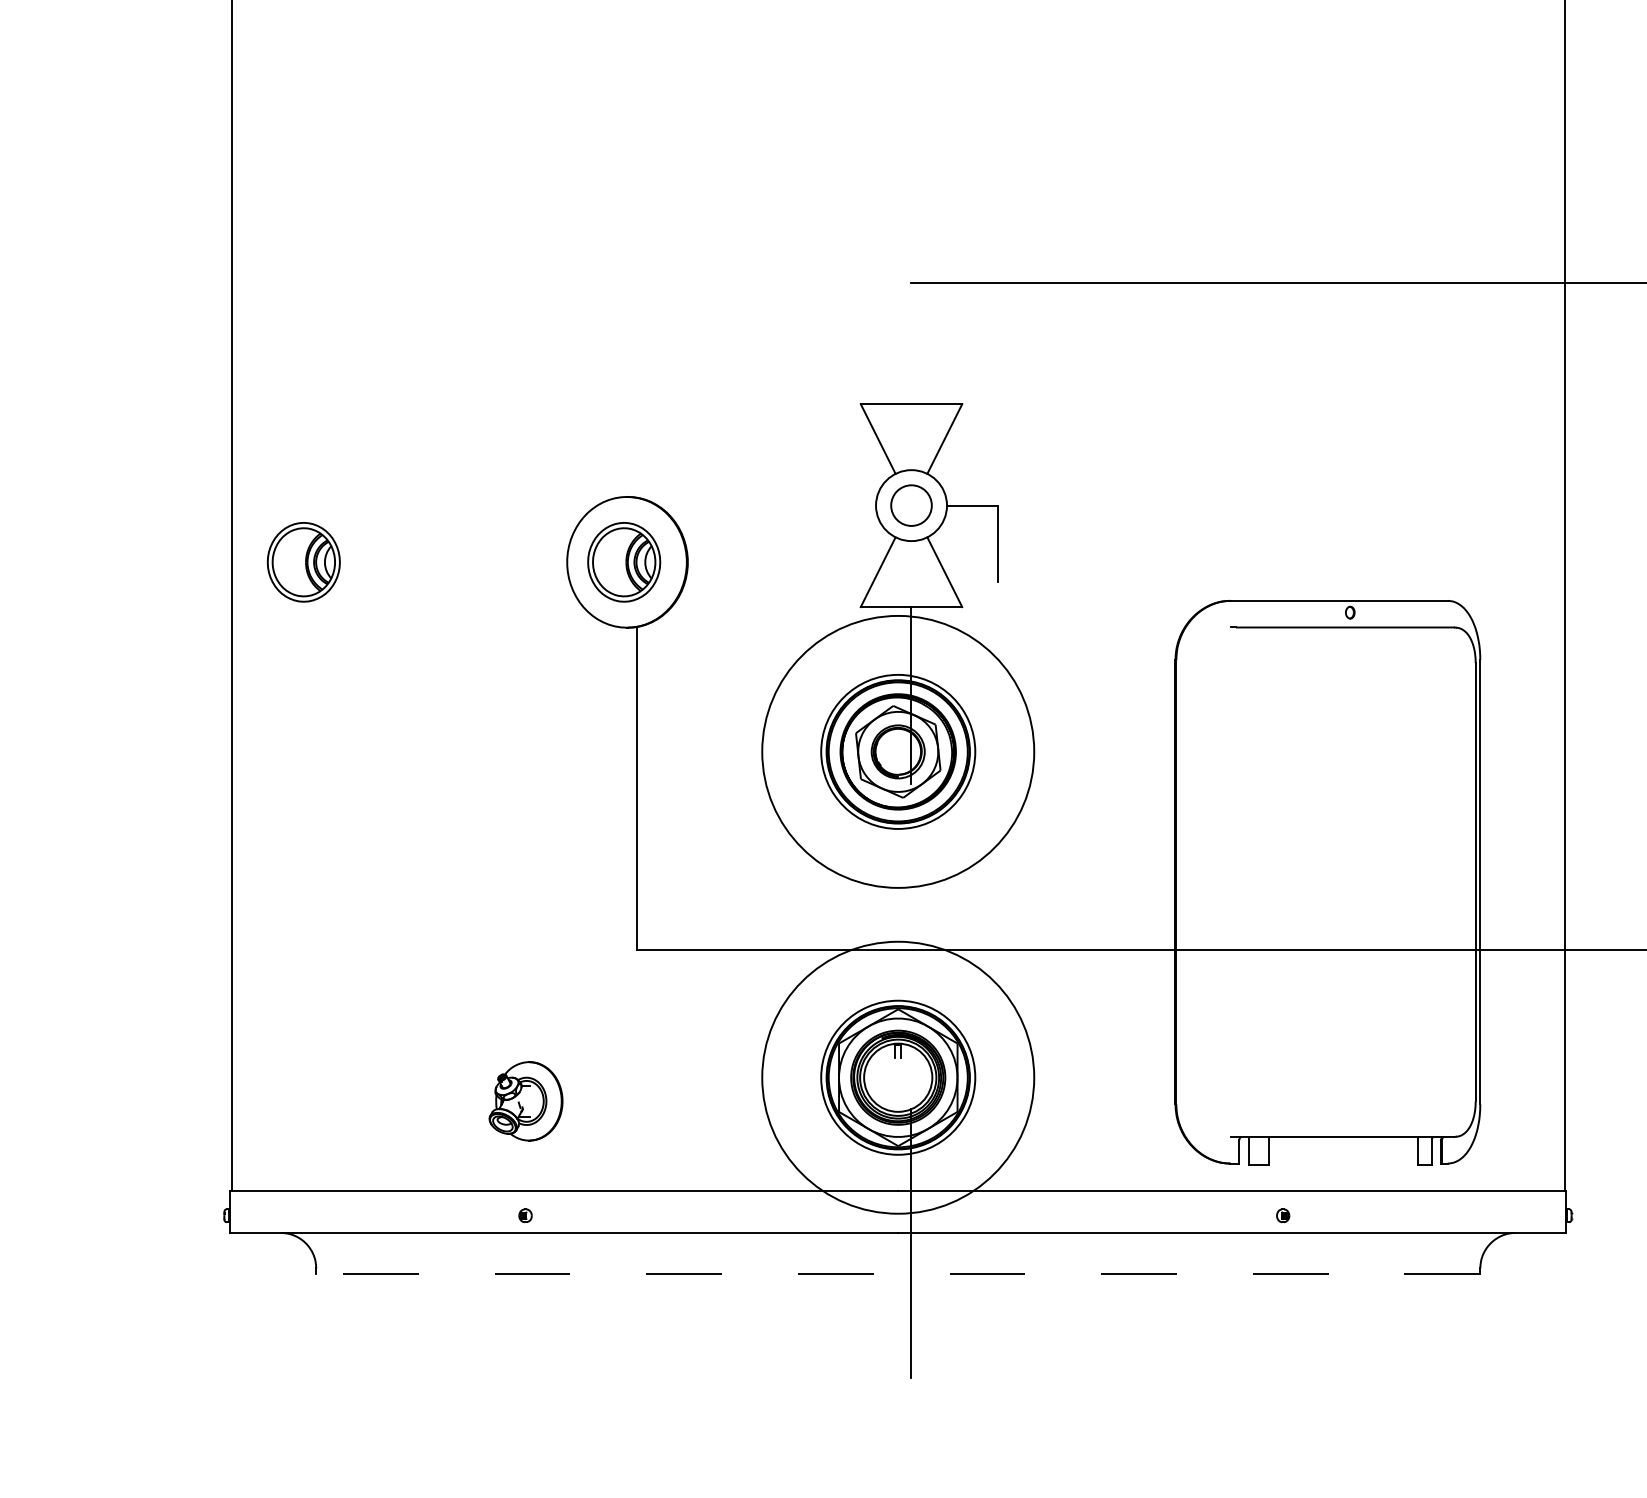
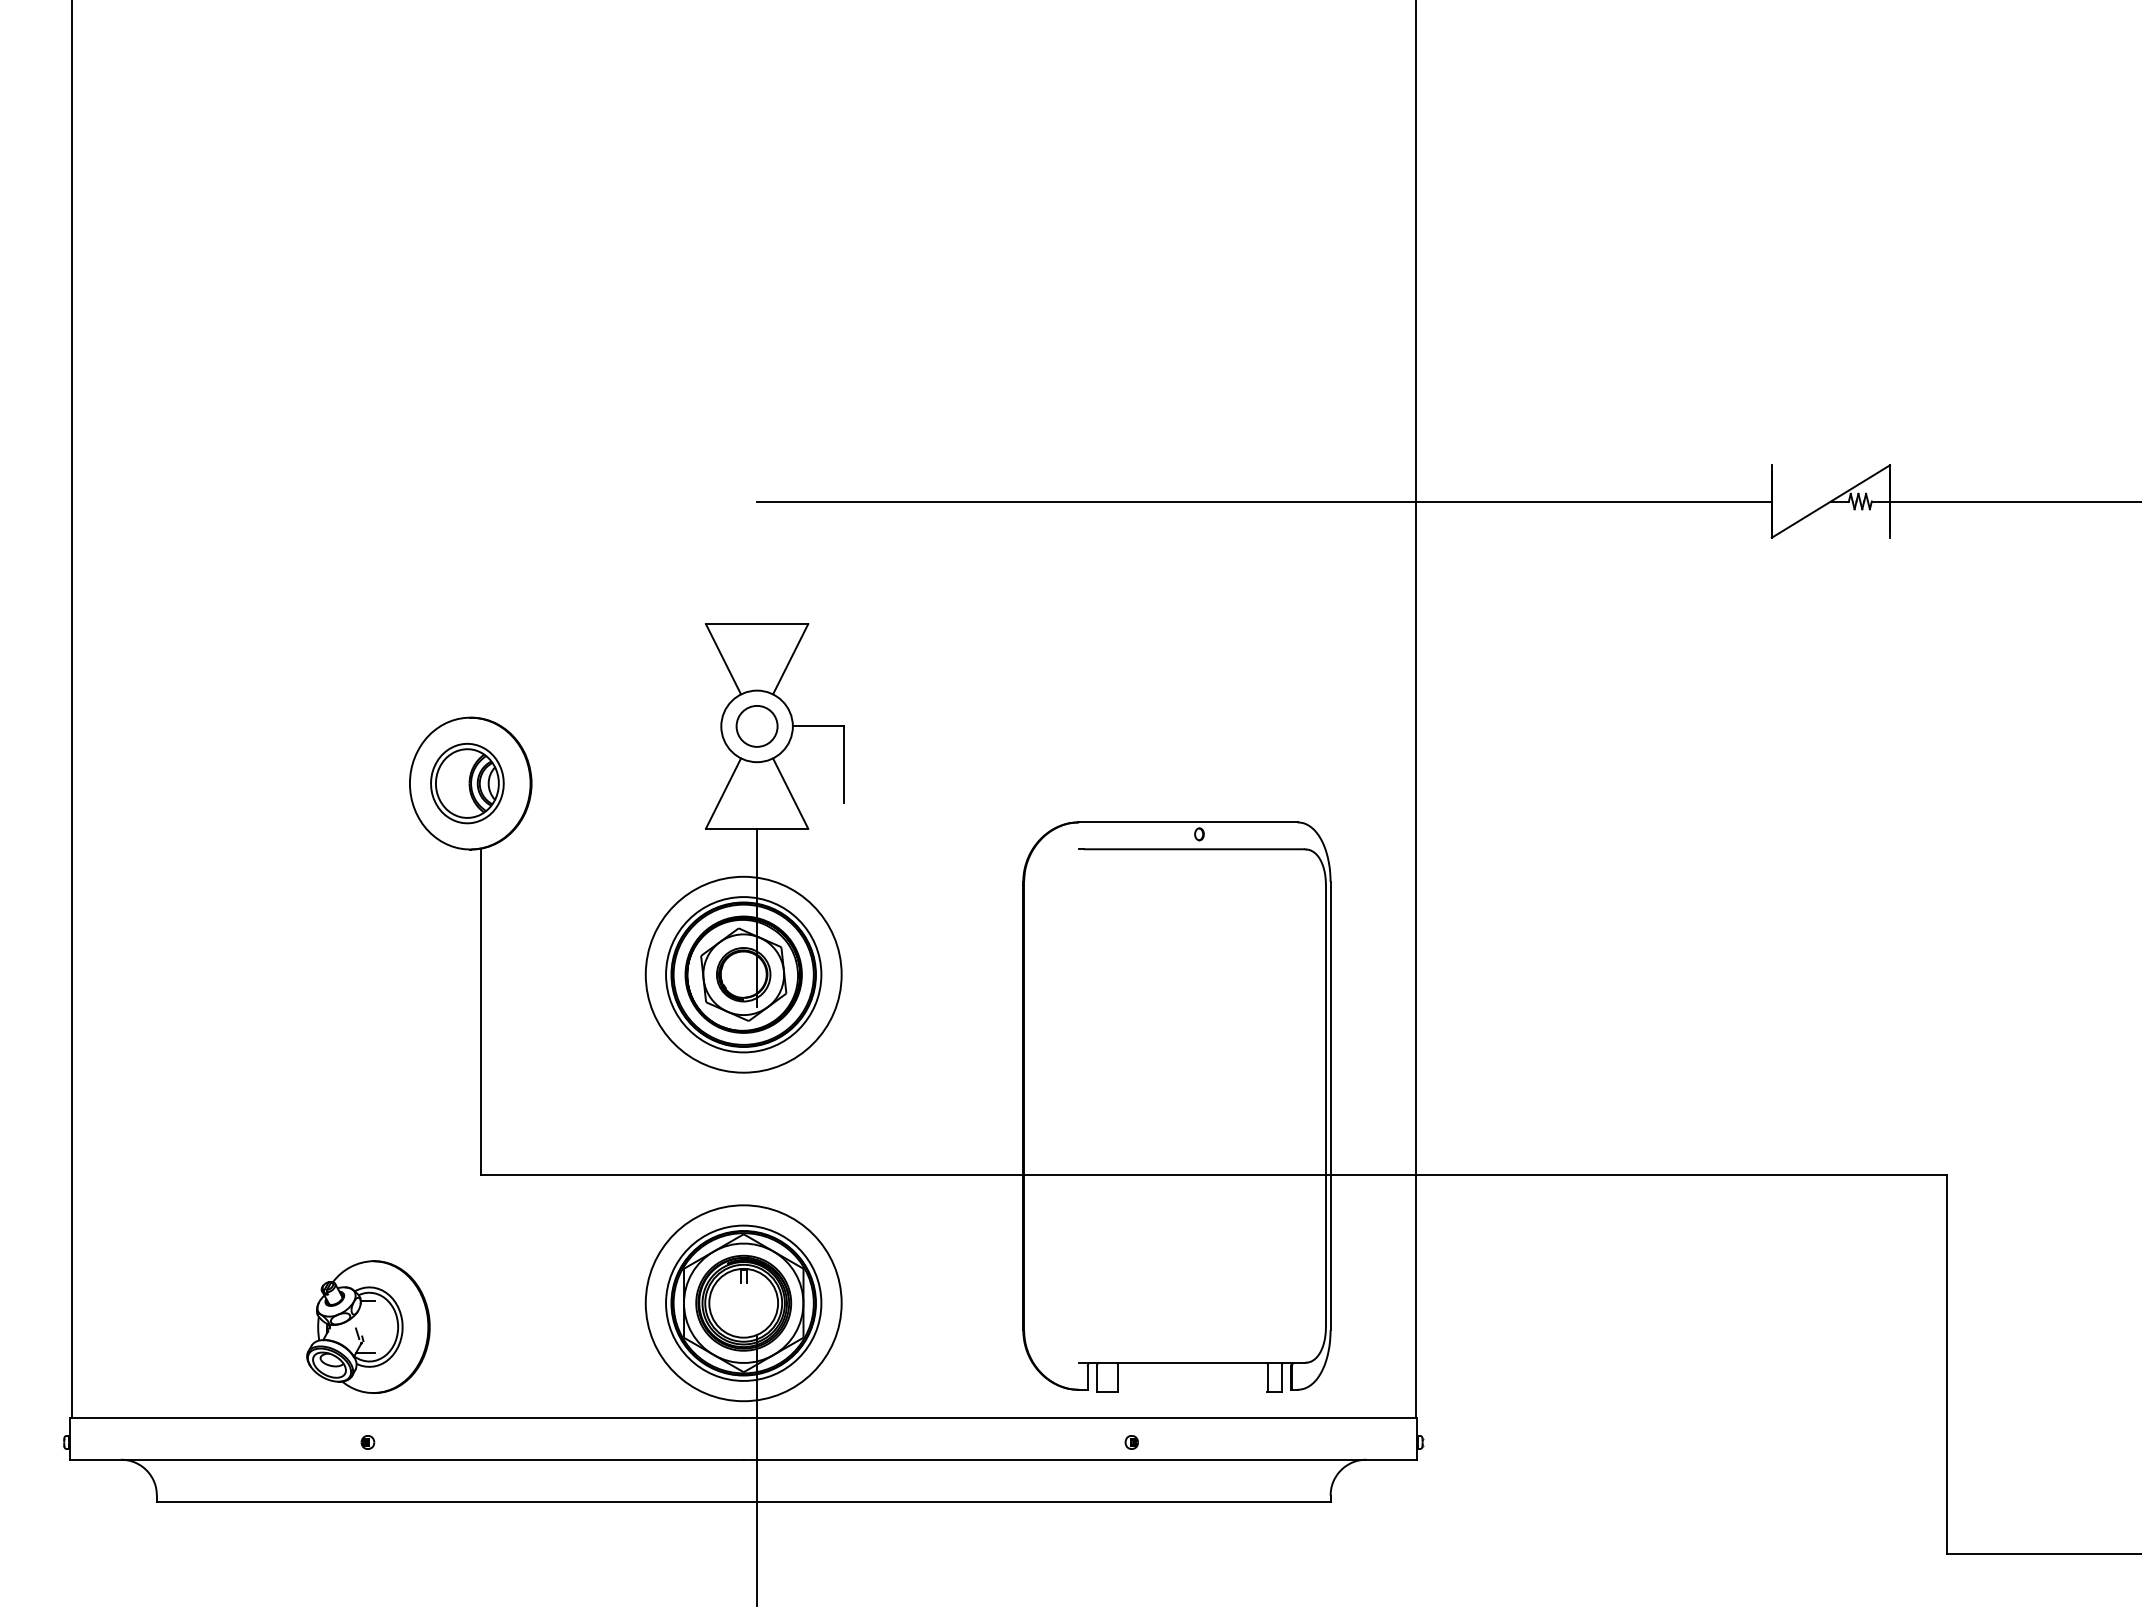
part: (303, 562) -> (144, 783), removed
circle: (898, 751) -> (743, 974), size x0.71
circle: (898, 1077) -> (743, 1303), size x0.71
part: (526, 1100) -> (368, 1326), size x1.67
line: (898, 1274) -> (743, 1501), dashed -> solid

